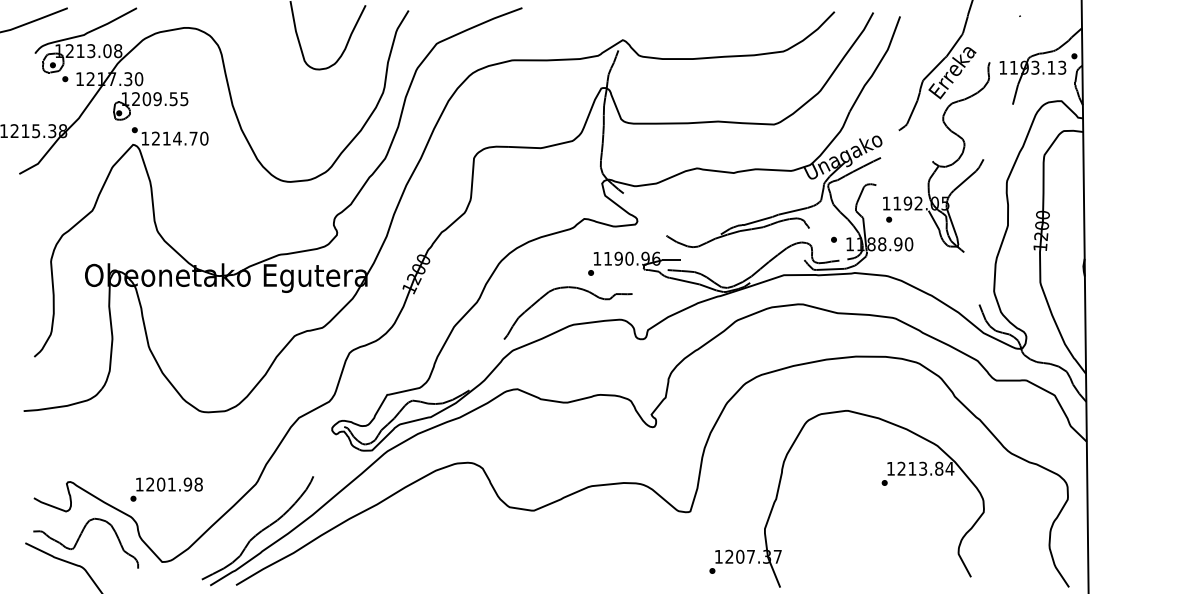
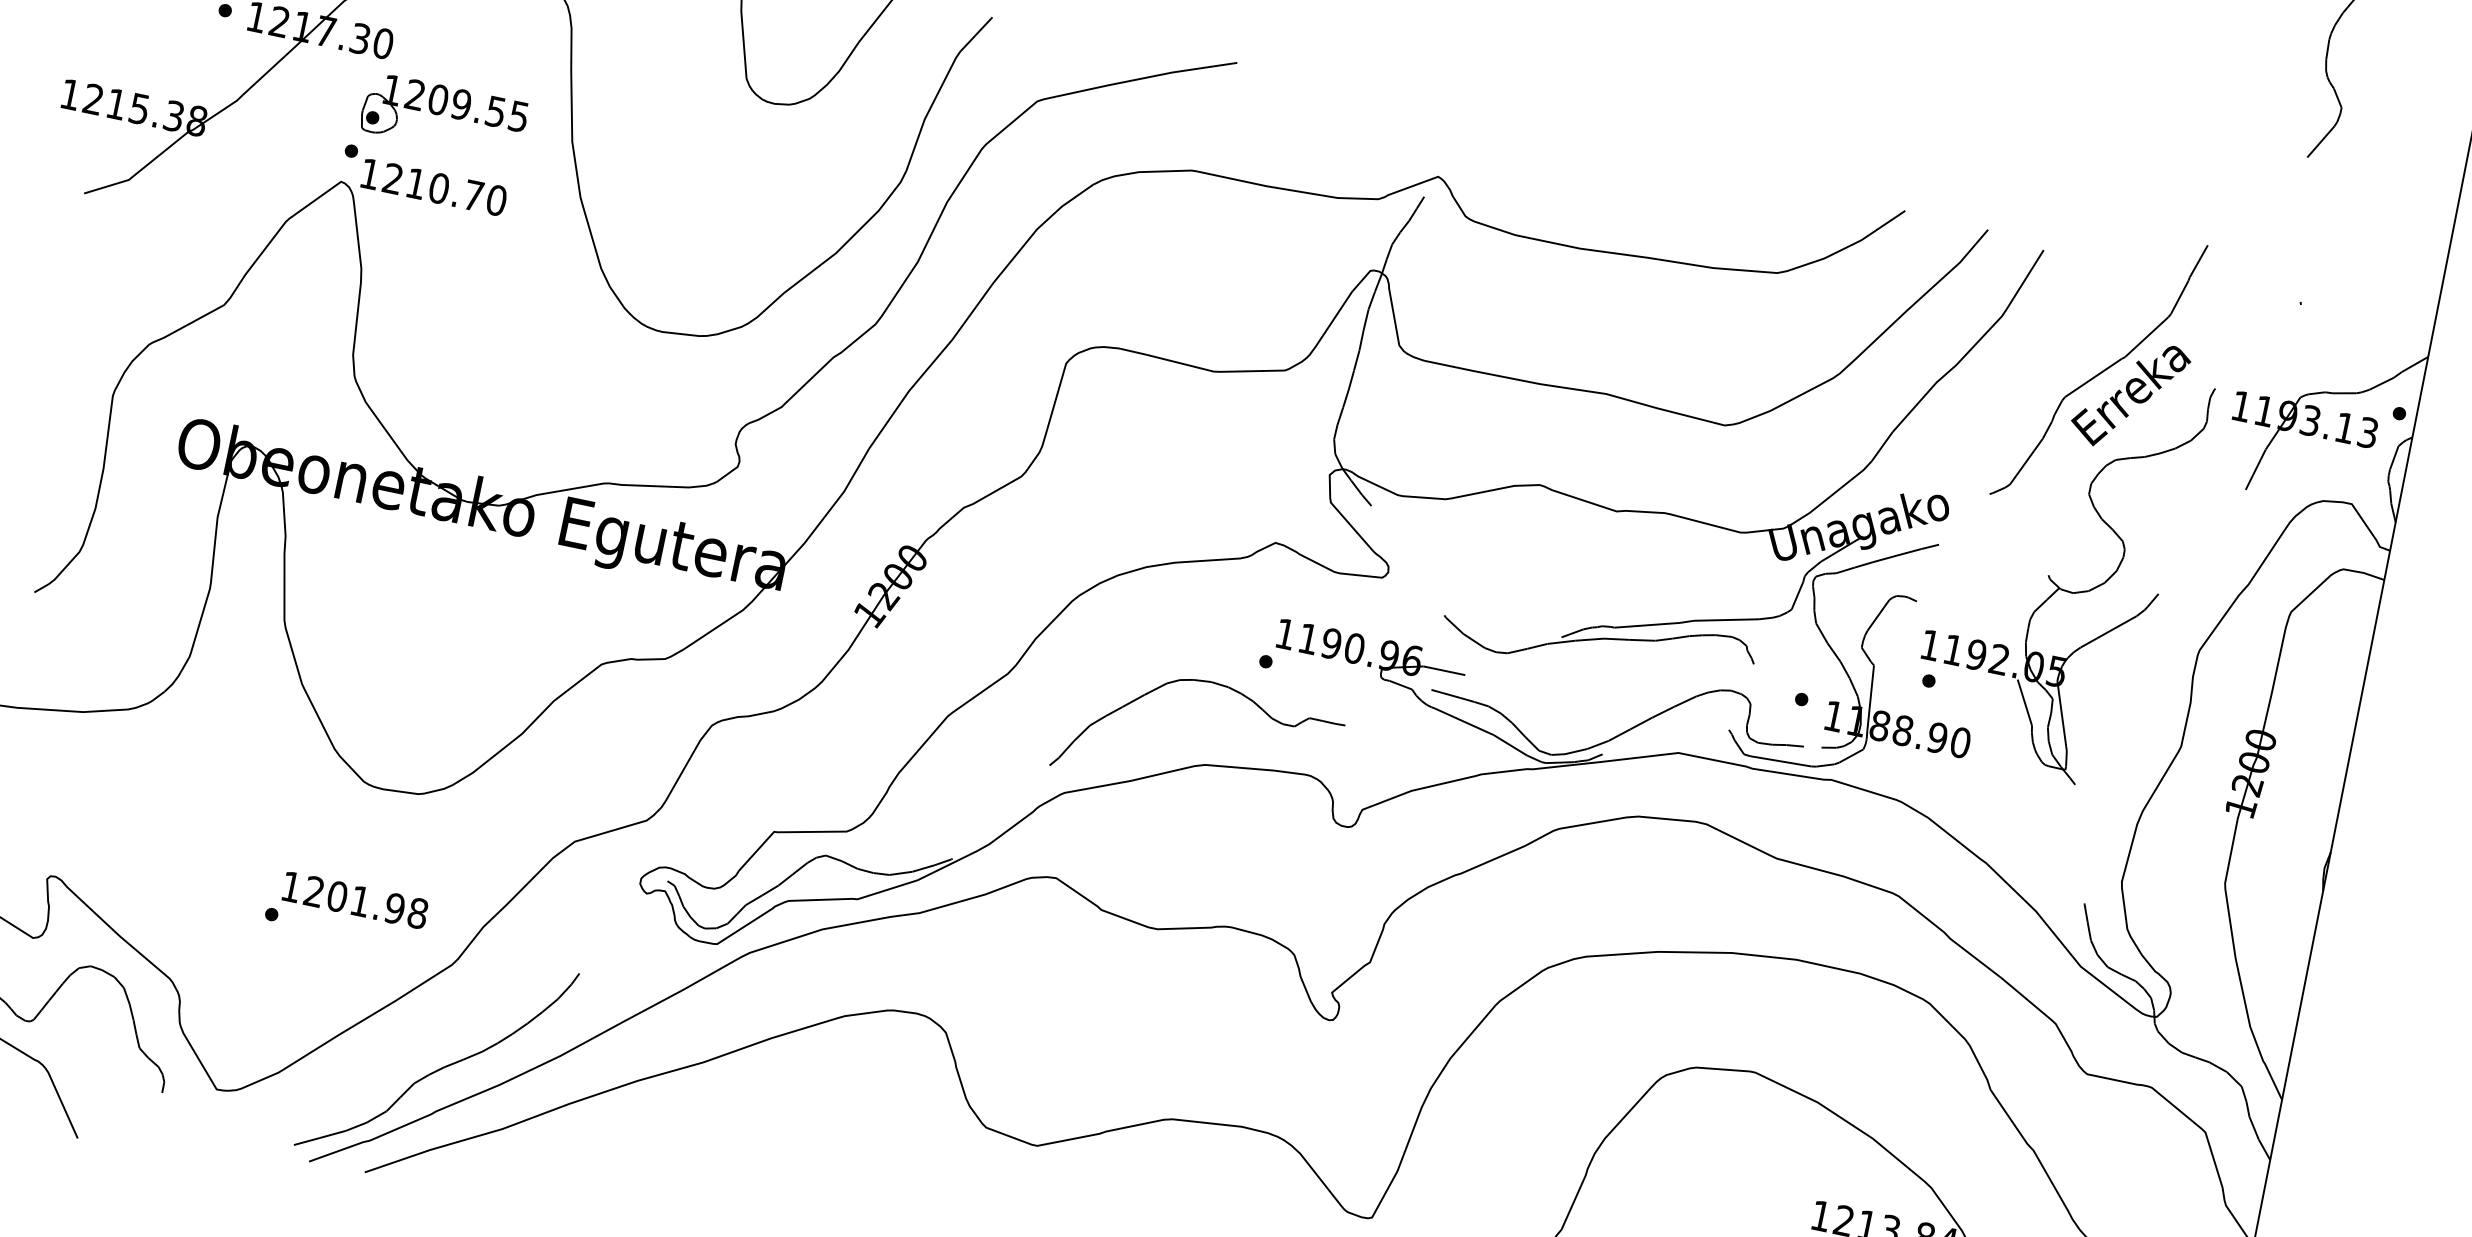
part: (150, 106) -> (442, 117), moved
text: (177, 138) -> (439, 188), 1214.70 -> 1210.70
text: (166, 489) -> (346, 909), moved

